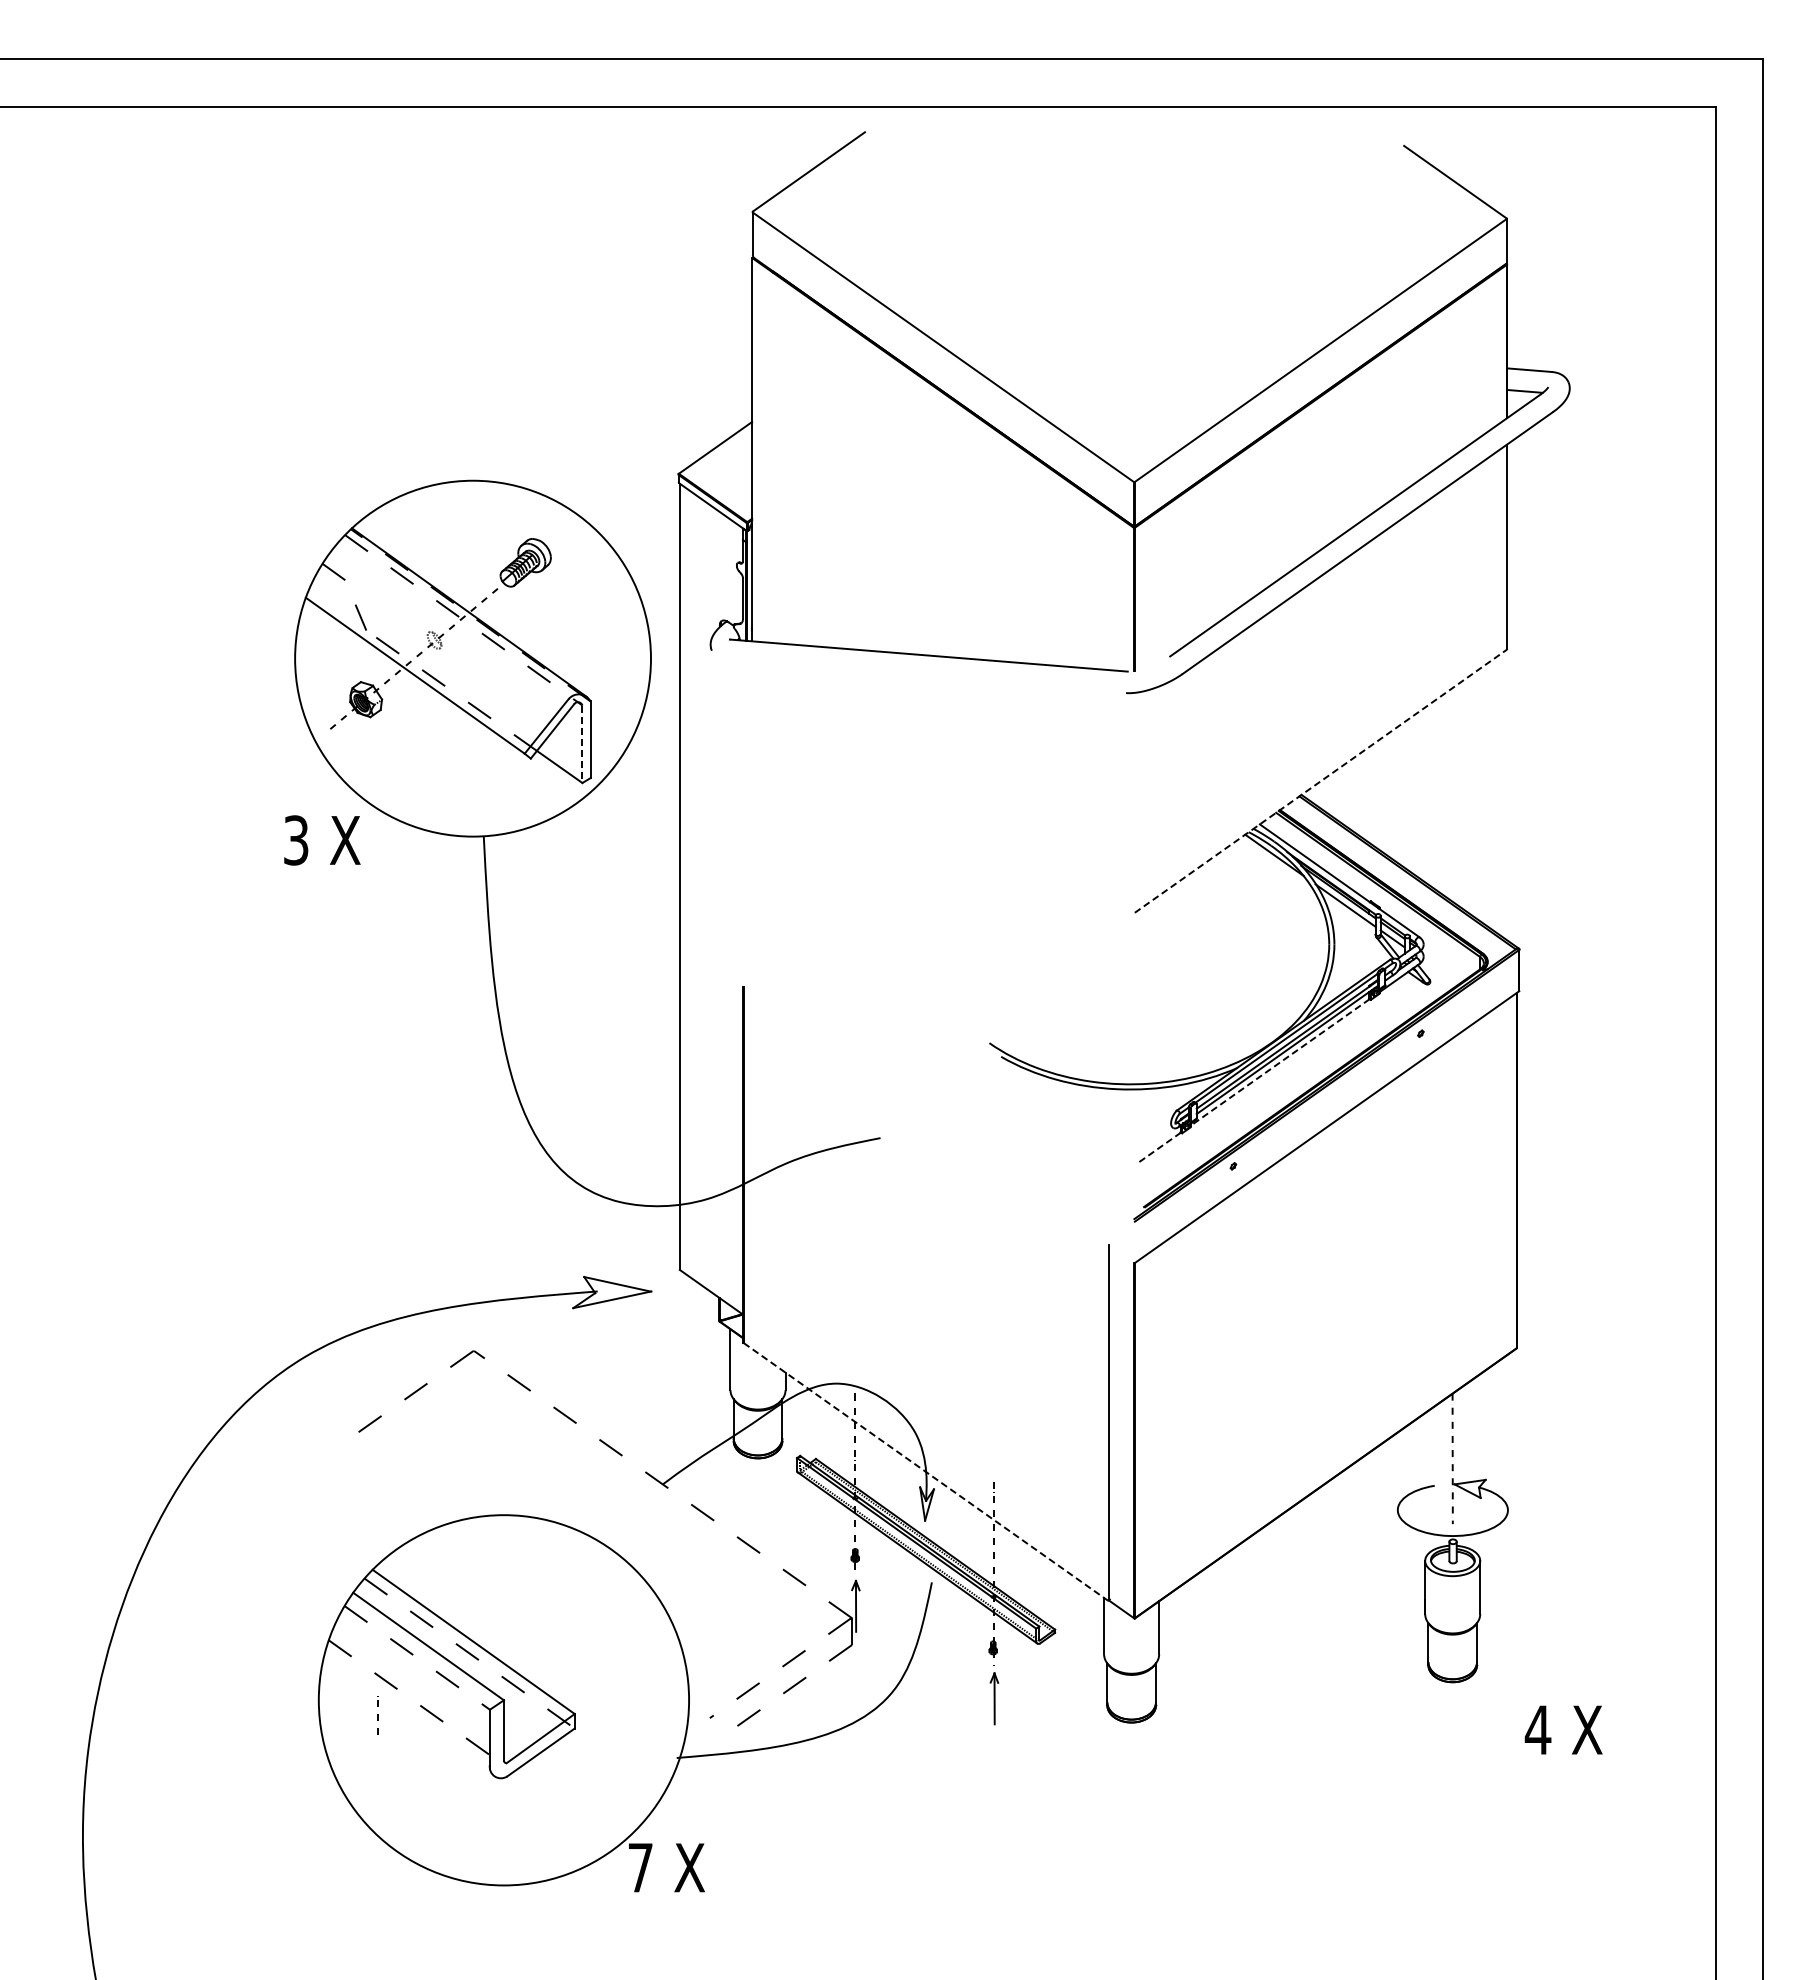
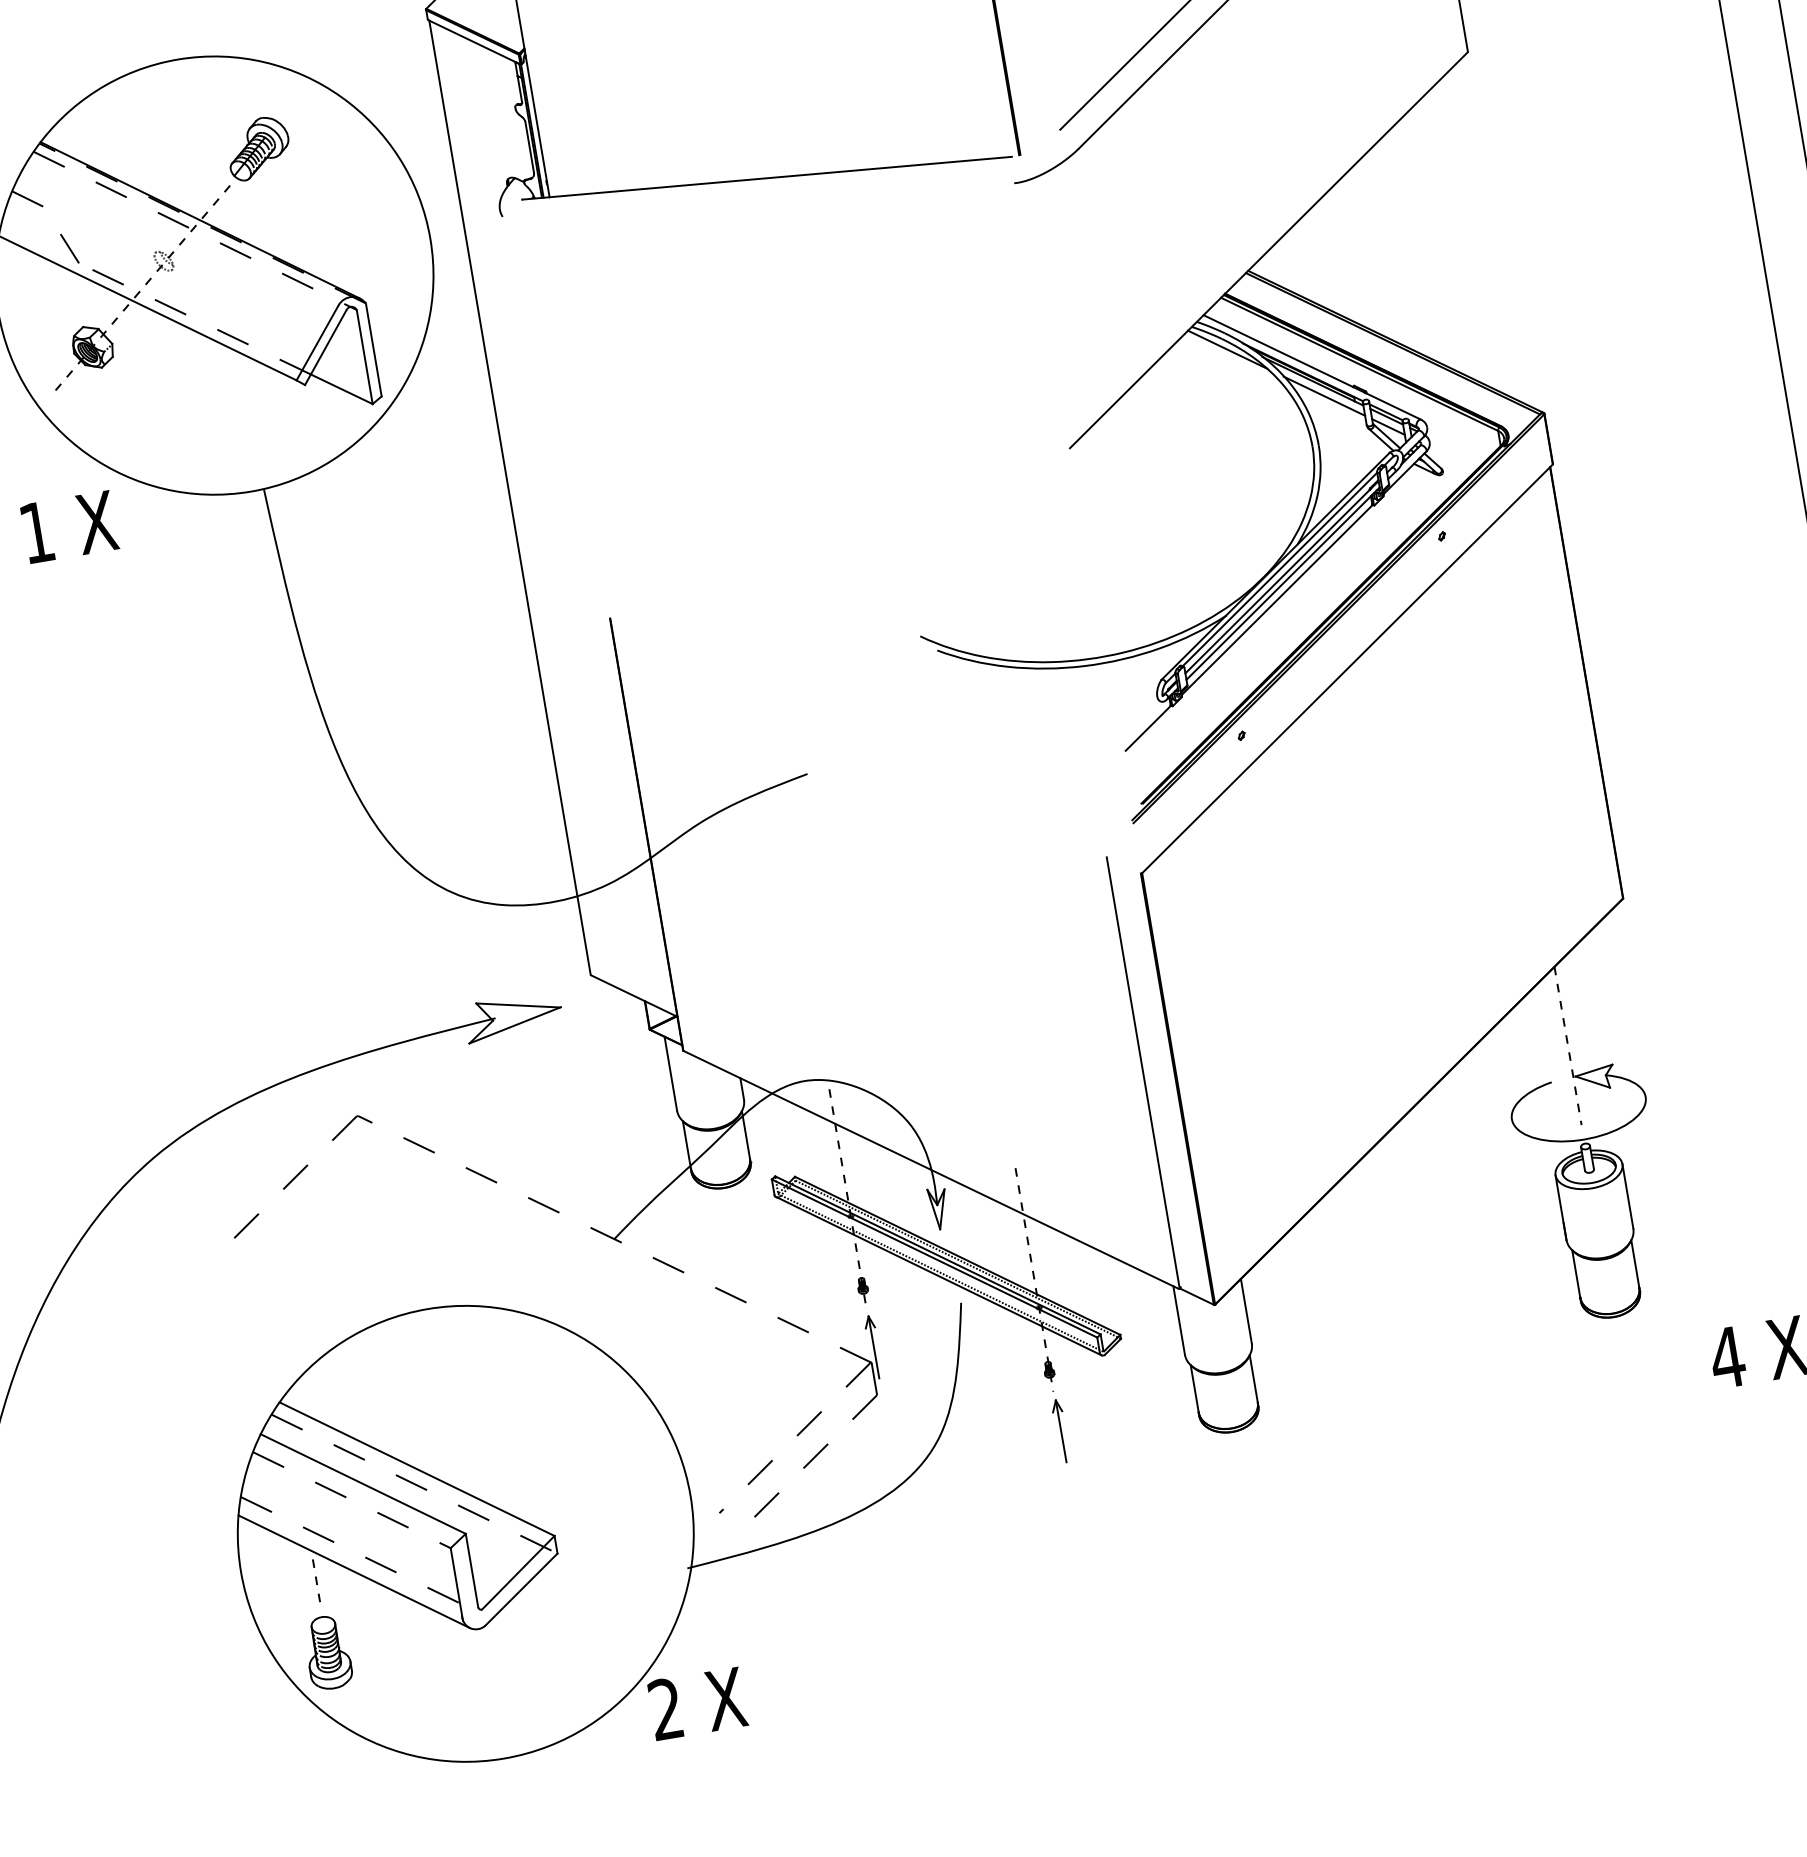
line: (582, 744) -> (364, 357), dashed -> solid
line: (1320, 781) -> (1268, 250), dashed -> solid
text: (296, 840) -> (37, 532), 3 -> 1
line: (1279, 1062) -> (1276, 600), dashed -> solid
line: (1159, 1147) -> (1148, 728), dashed -> solid
line: (926, 1472) -> (931, 1170), dashed -> solid
line: (409, 1715) -> (354, 1571), added
part: (377, 1776) -> (327, 1652), added
text: (640, 1867) -> (665, 1708), 7 -> 2

